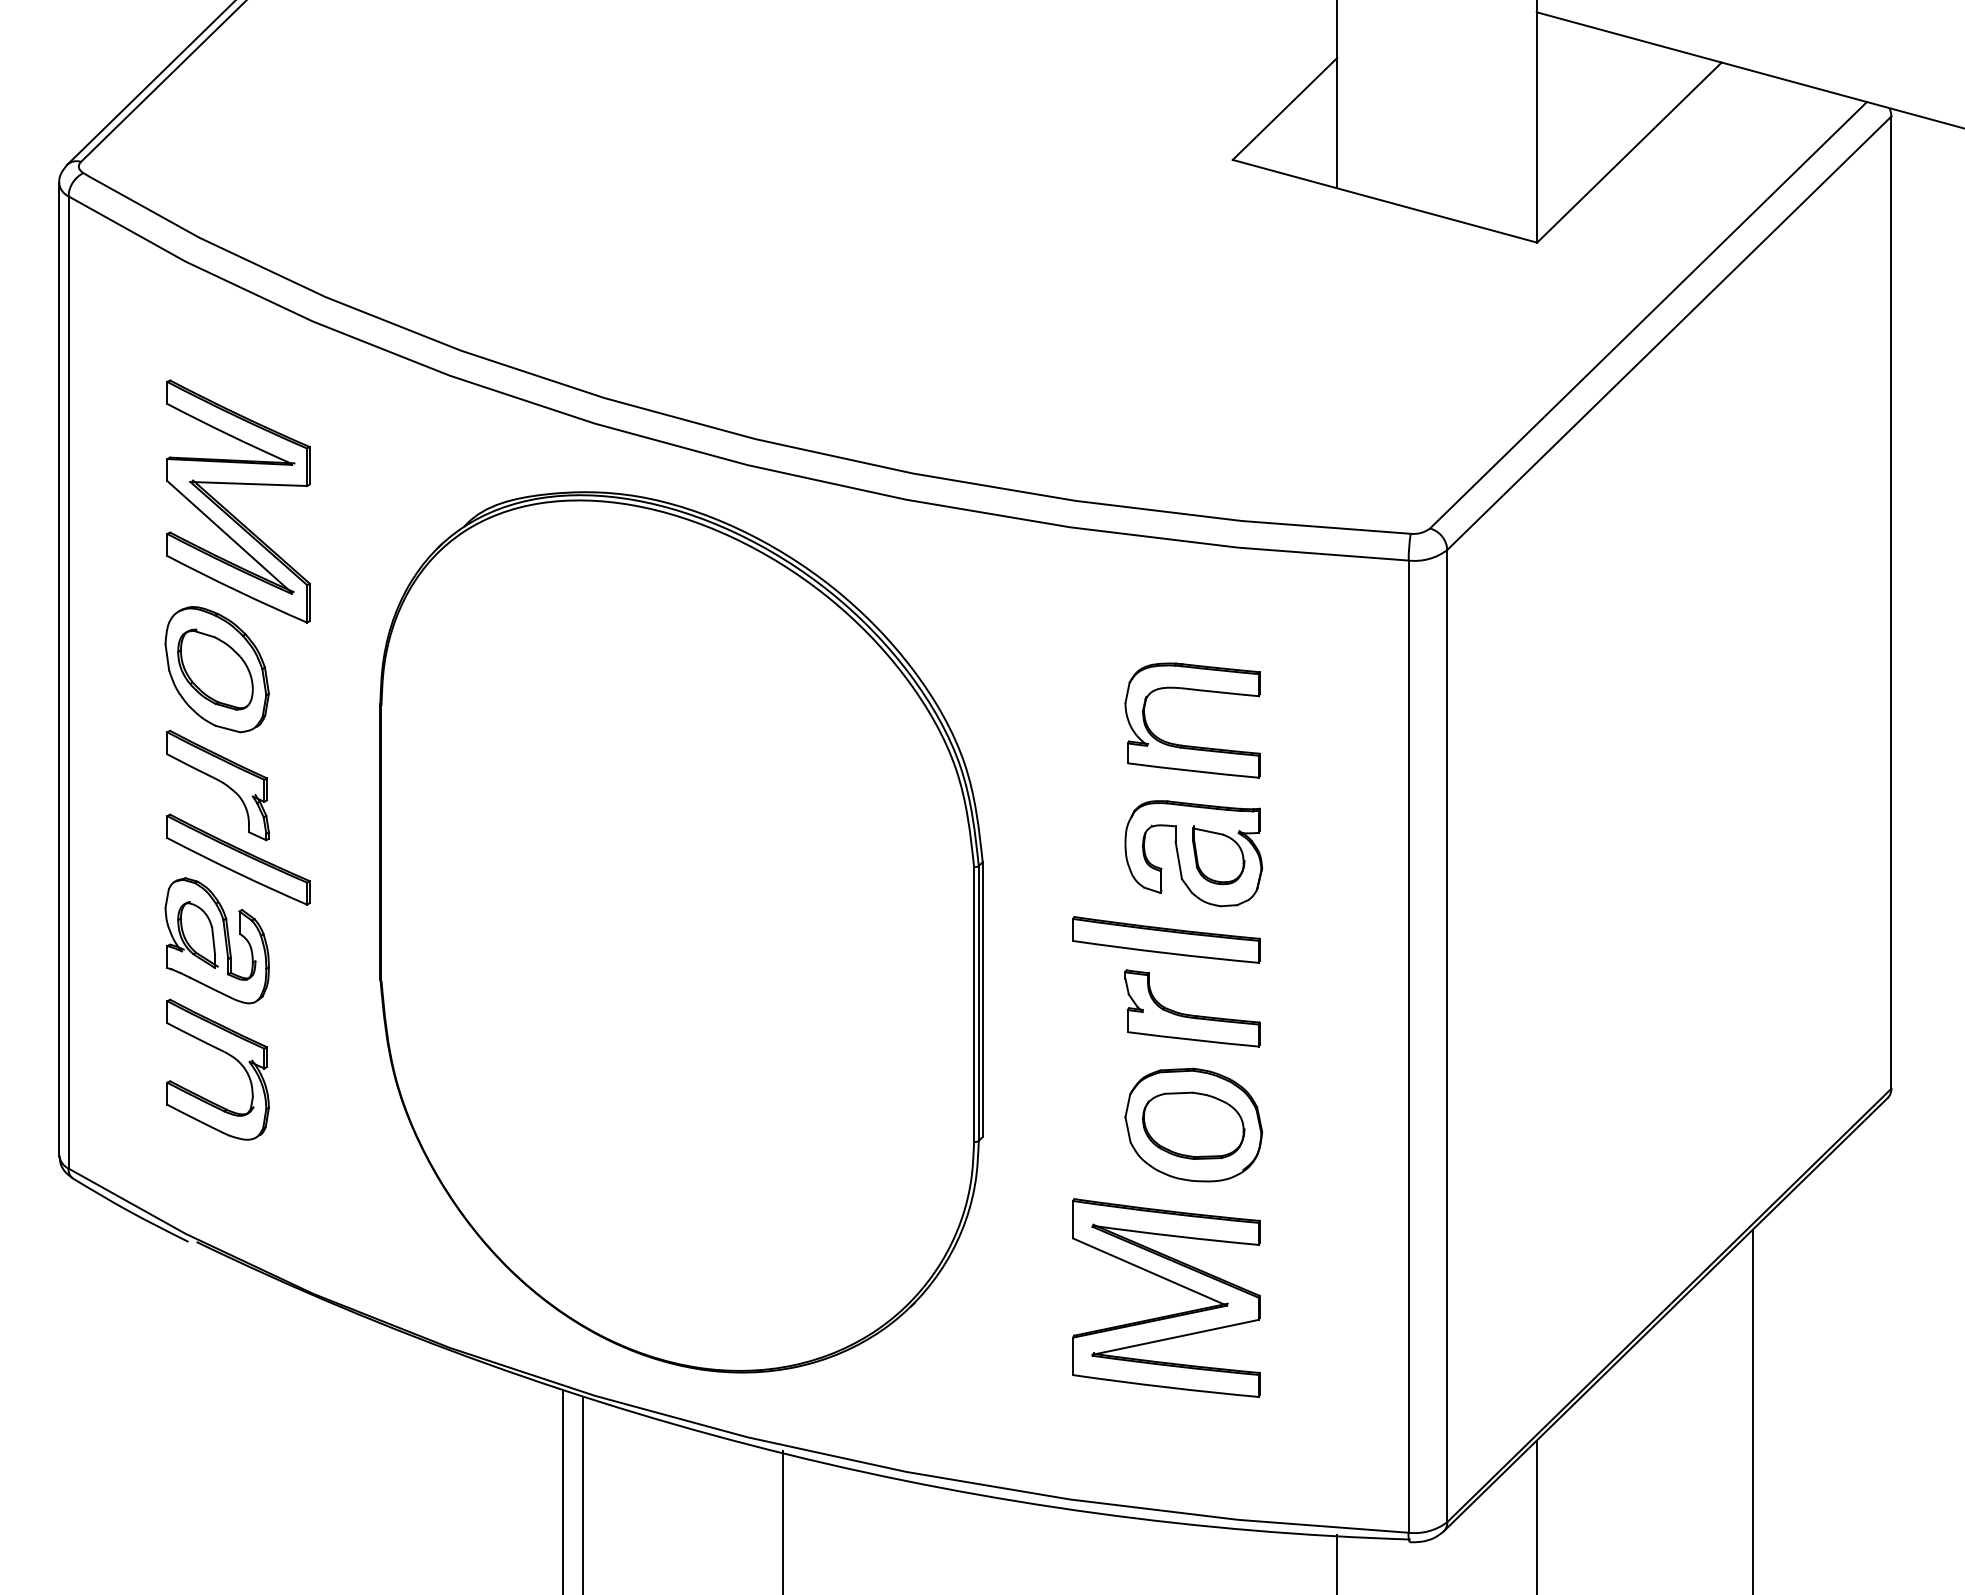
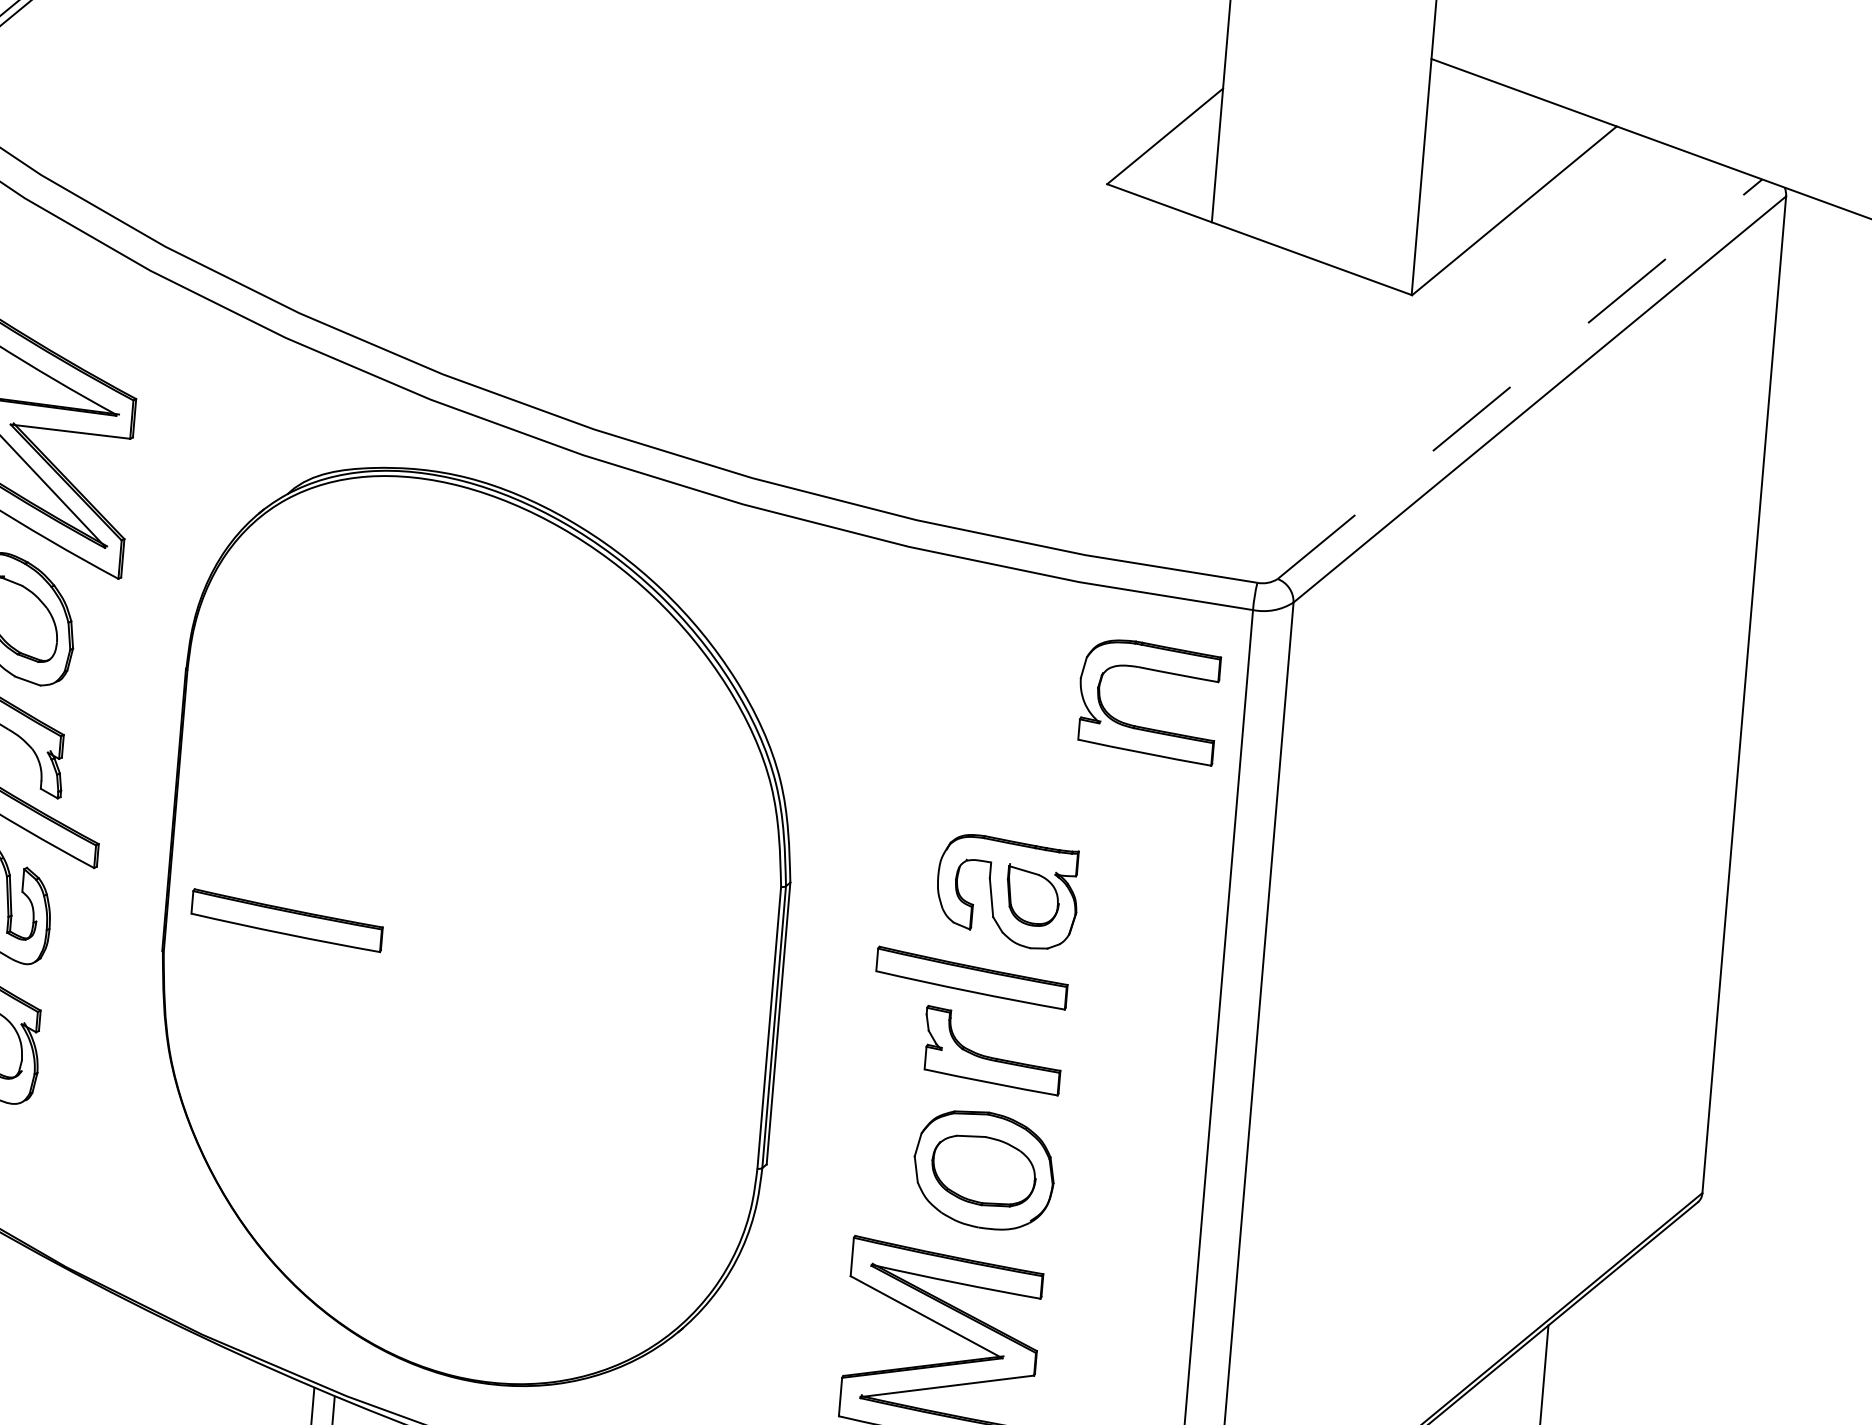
line: (1648, 314) -> (1520, 378), solid -> dashed
part: (1191, 745) -> (1144, 726), moved
part: (498, 939) -> (287, 920), added

